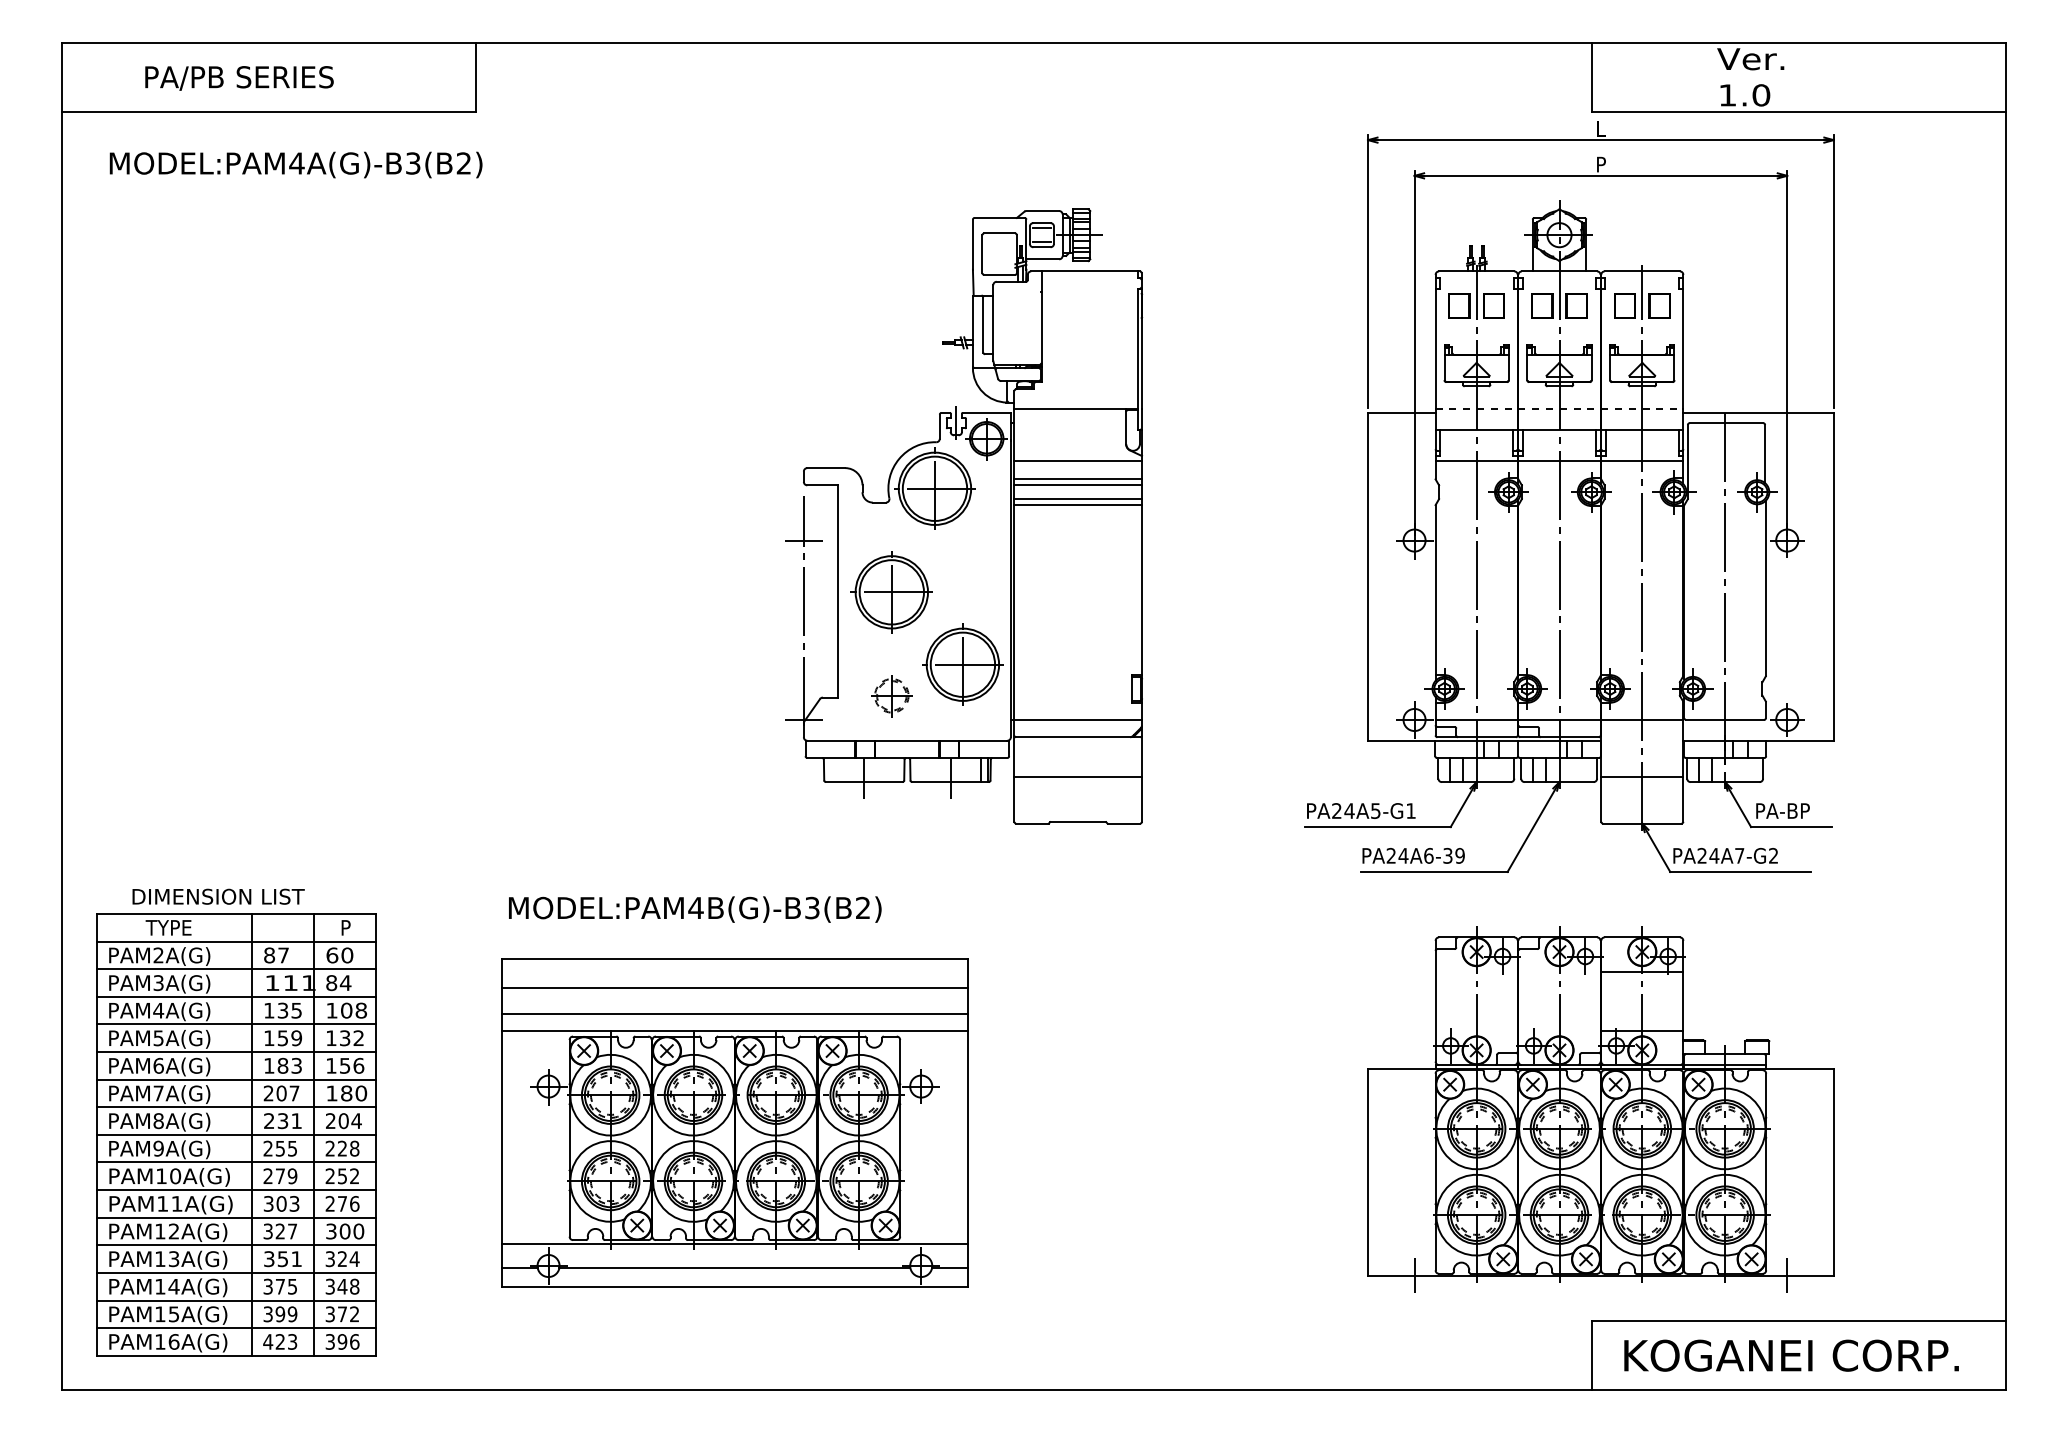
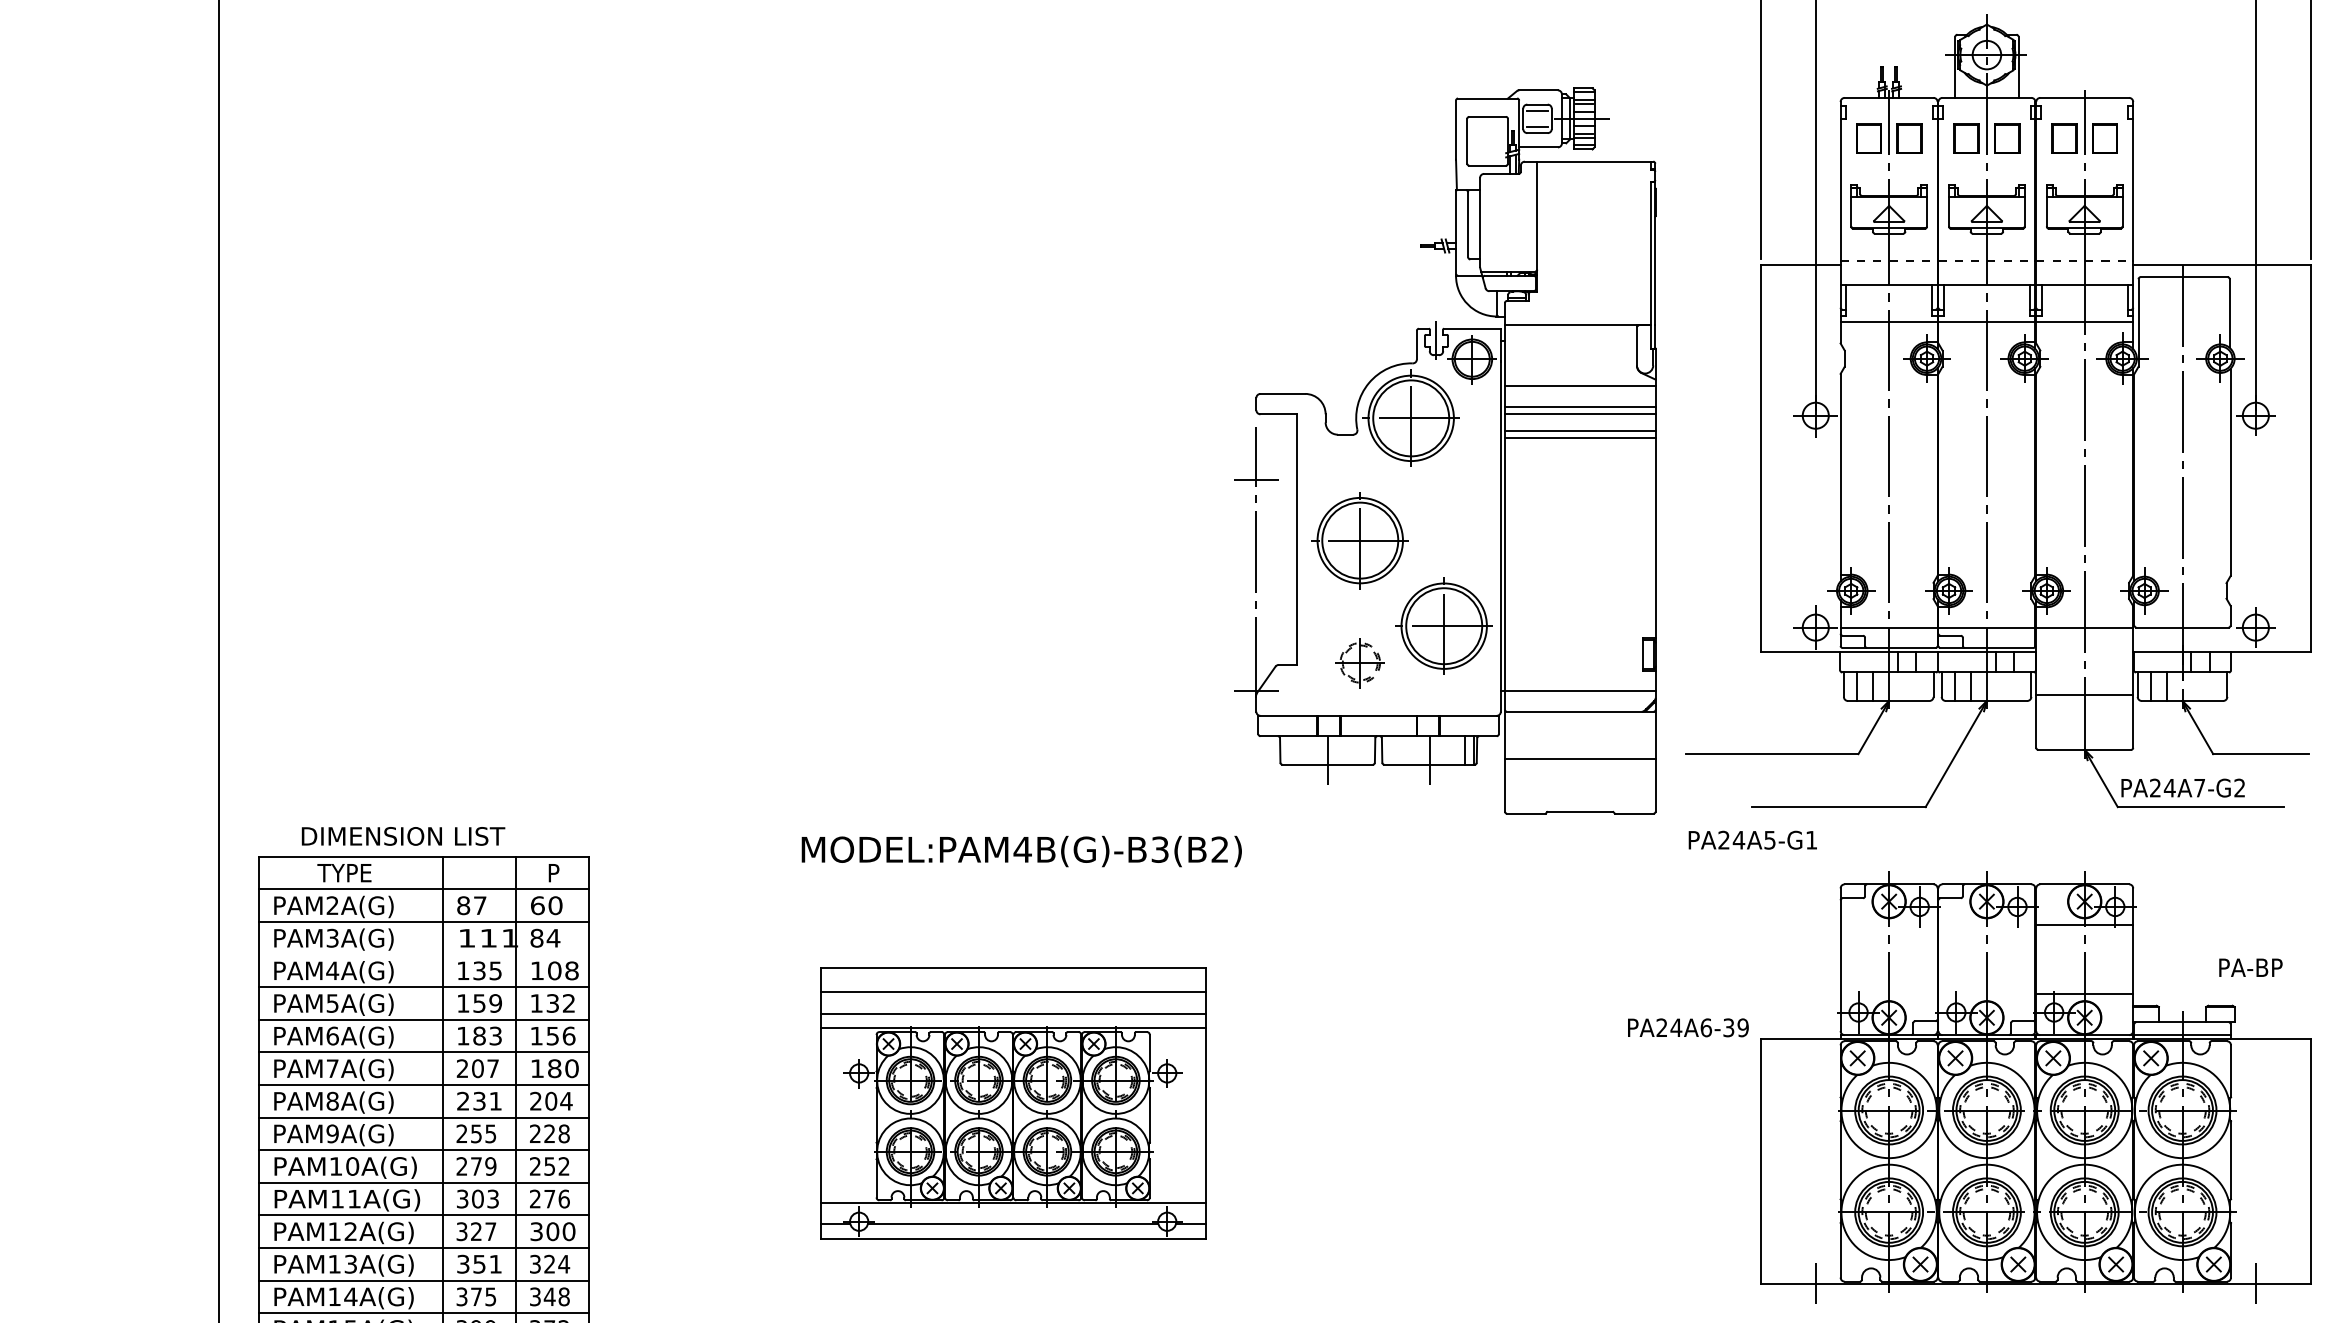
part: (964, 516) -> (1446, 451), moved
text: (1361, 810) -> (1753, 839), moved
text: (1782, 810) -> (2250, 967), moved
text: (1413, 855) -> (1688, 1027), moved
text: (695, 909) -> (1022, 851), moved
line: (236, 996) -> (424, 954), removed
part: (734, 1122) -> (1012, 1102), size x0.7

